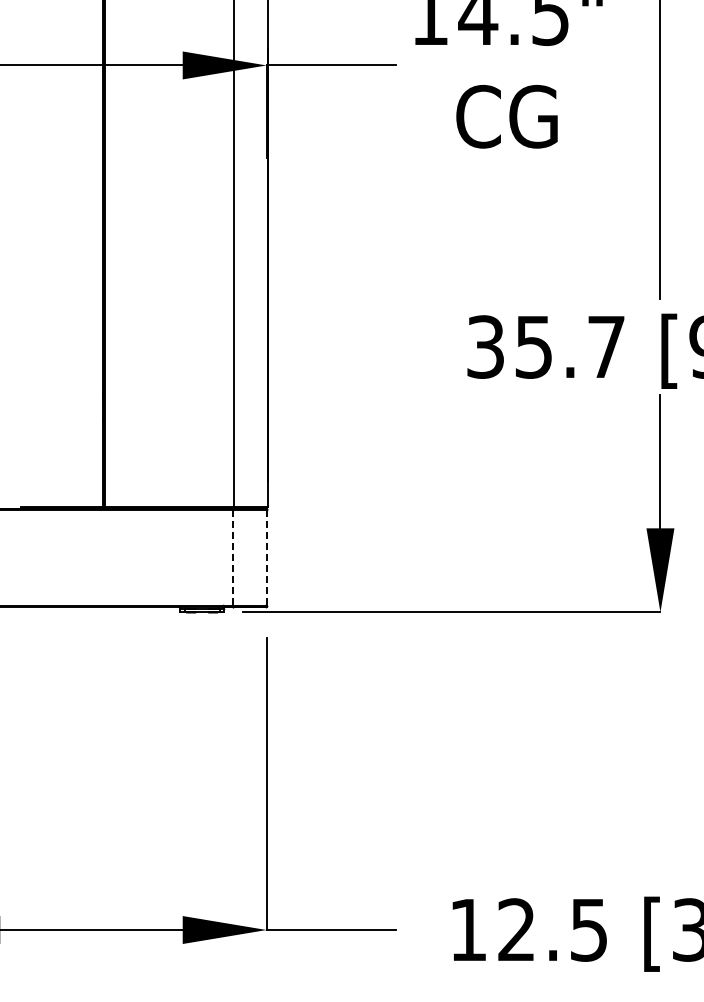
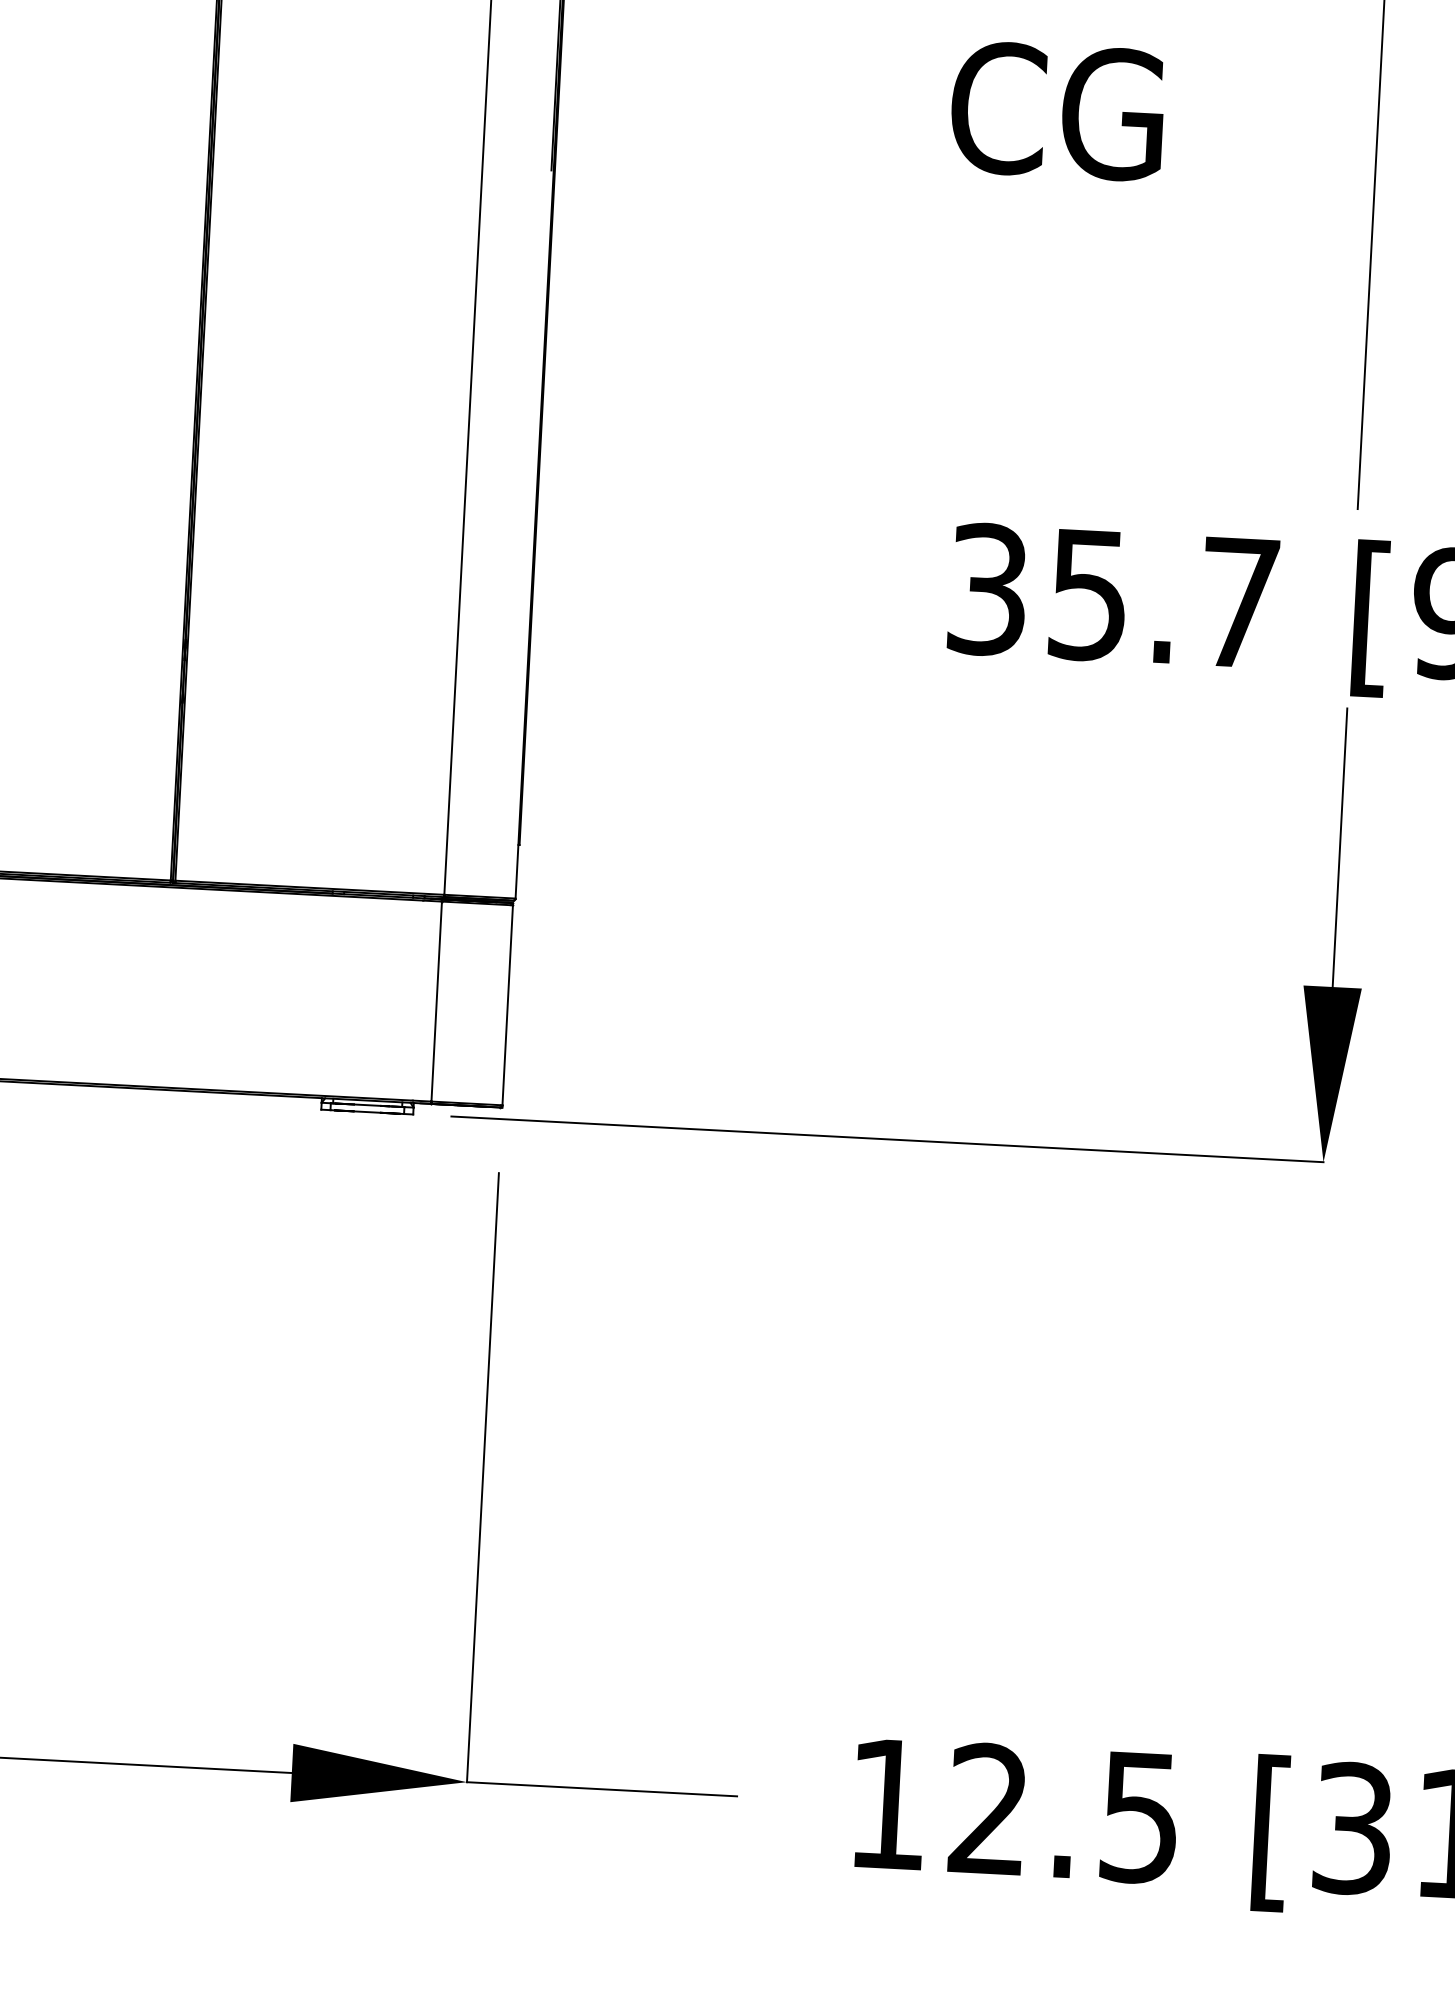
line: (232, 557) -> (436, 1001), dashed -> solid
line: (266, 557) -> (507, 1004), dashed -> solid

